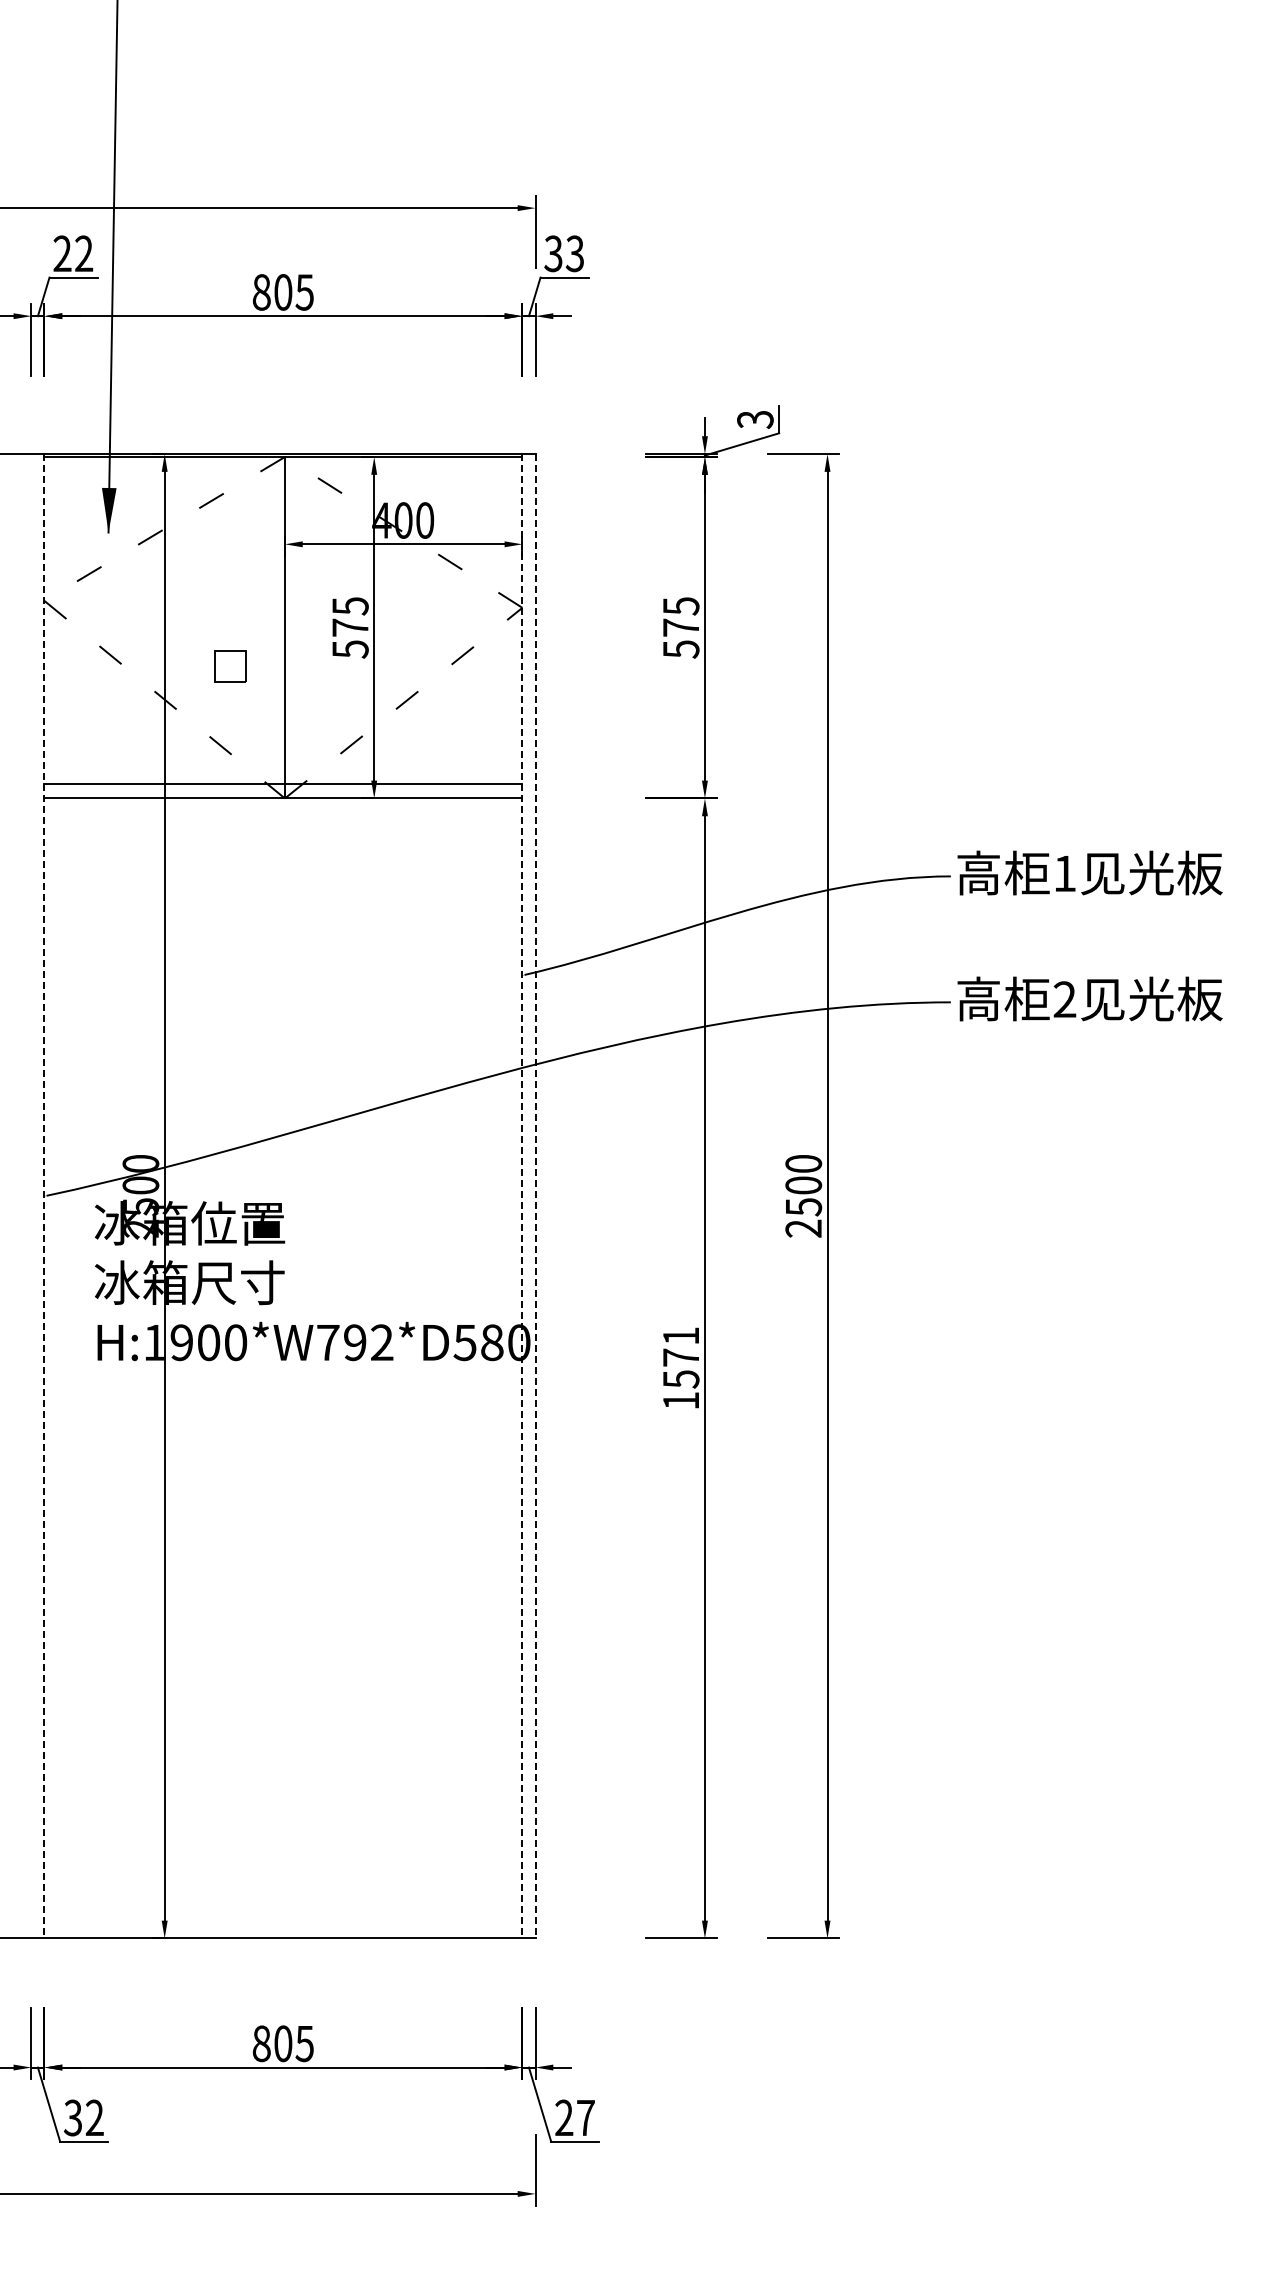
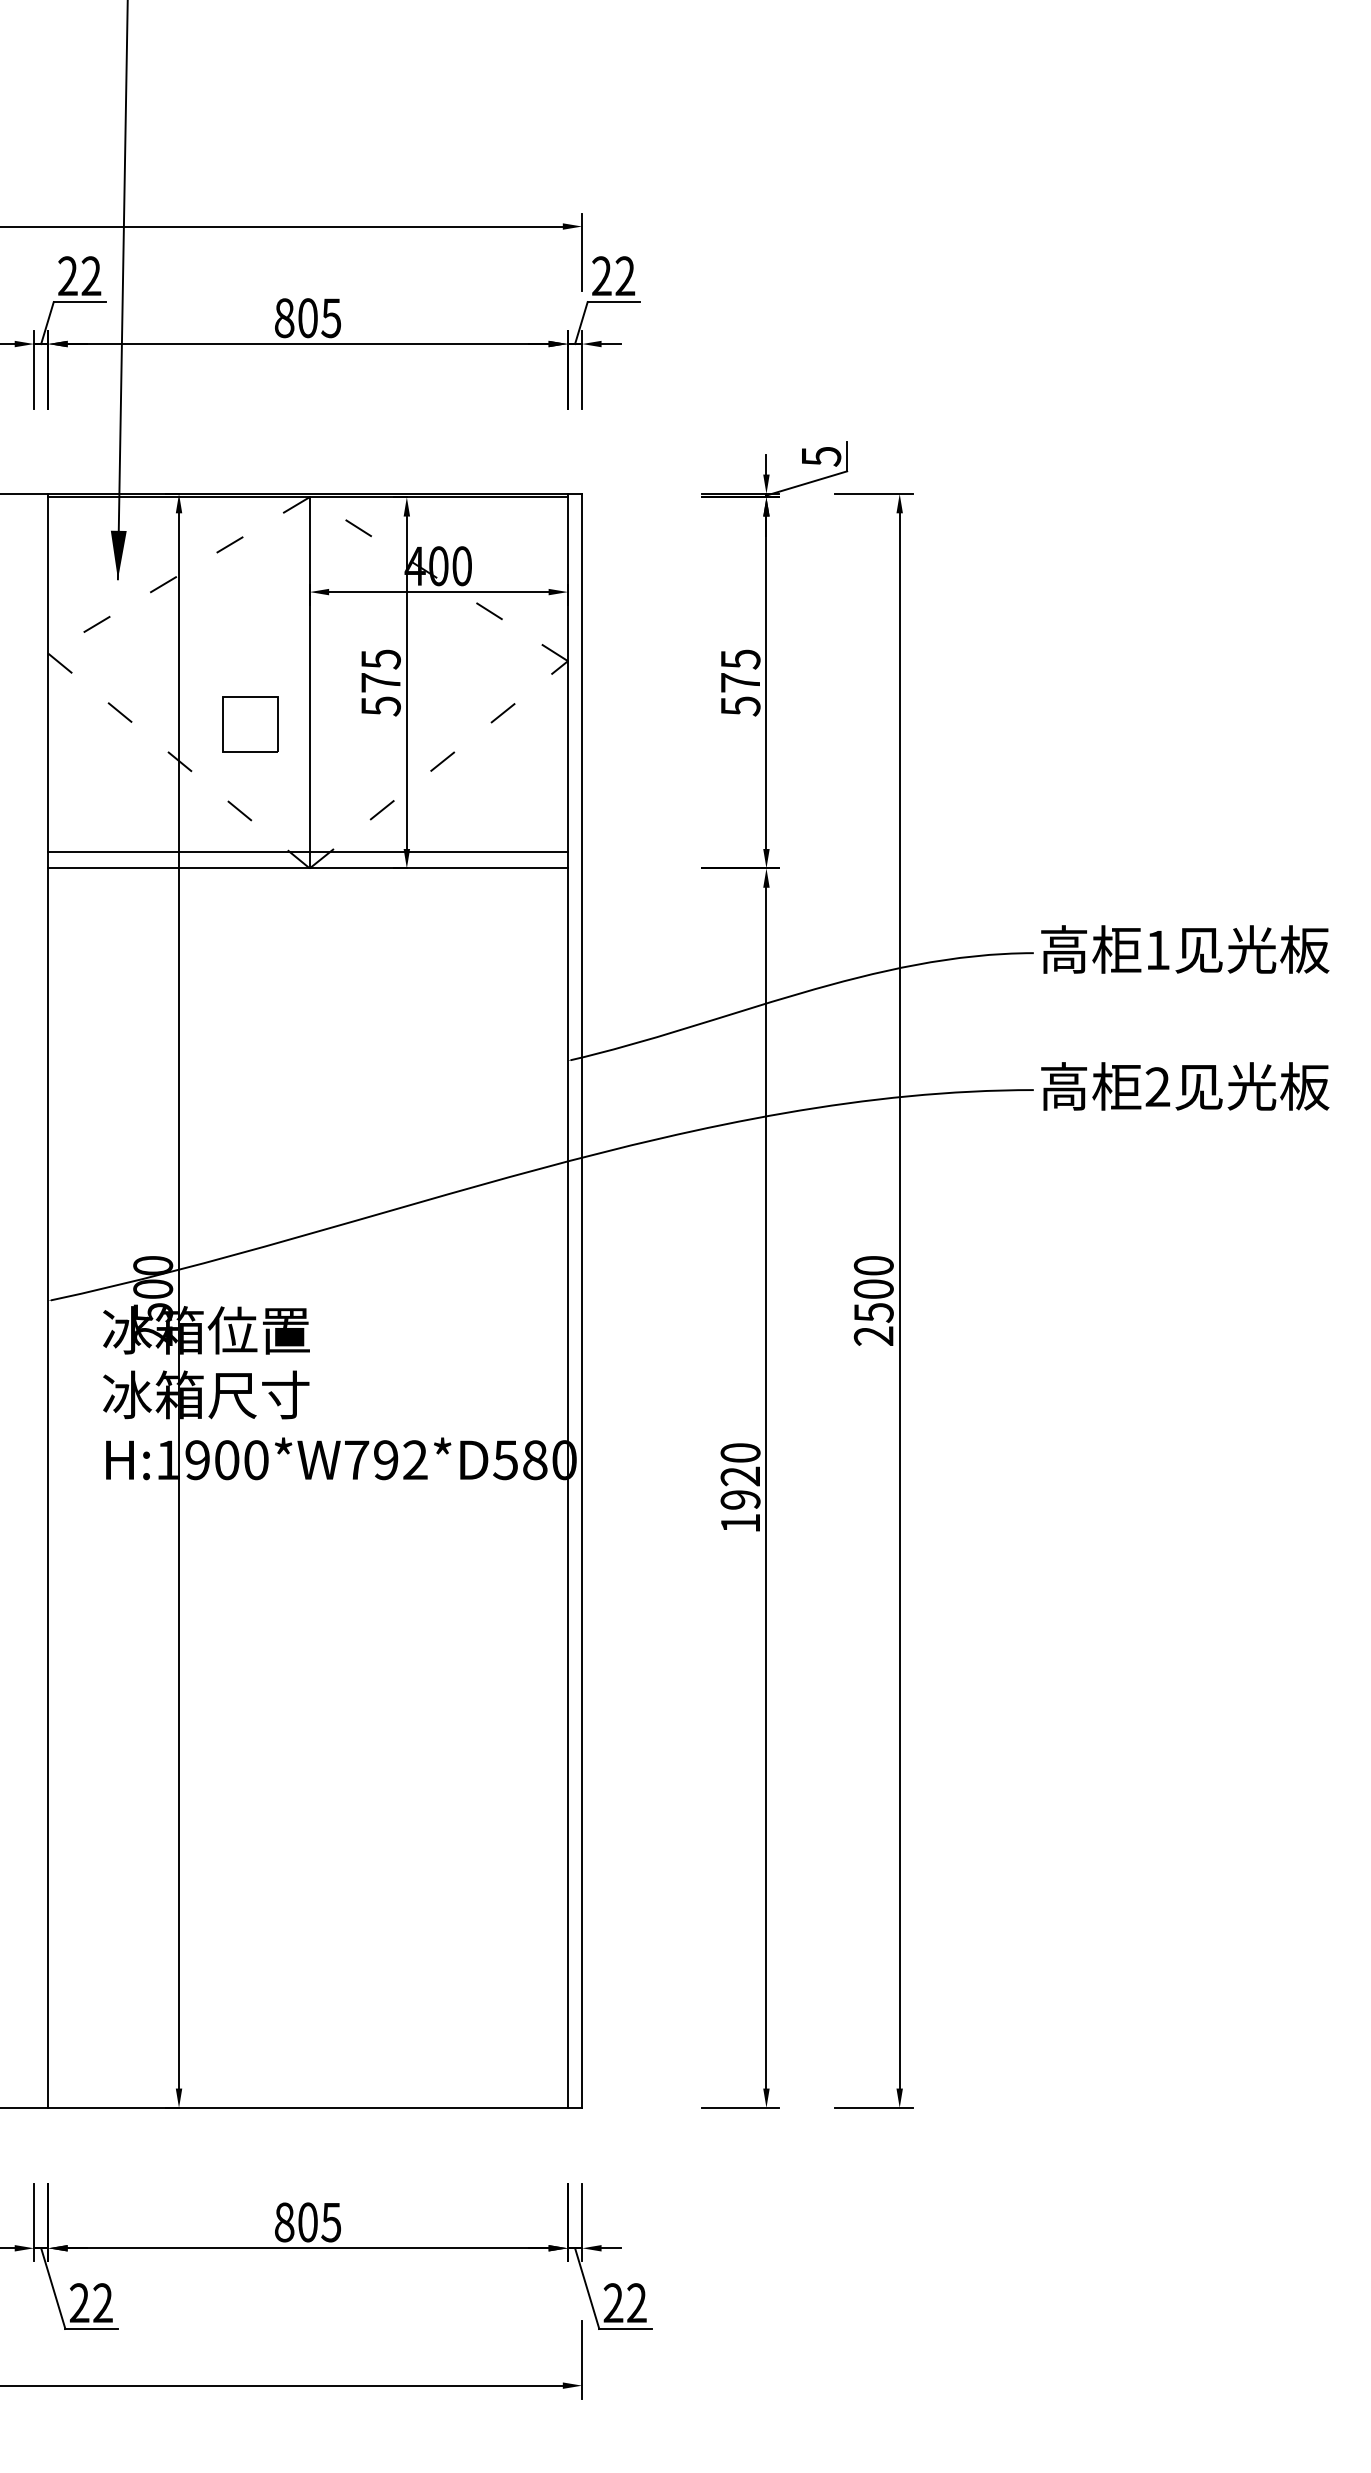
text: (564, 253) -> (613, 275), 33 -> 22
text: (755, 419) -> (821, 456), 3 -> 5
part: (230, 666) -> (250, 724), size x1.67
line: (44, 1196) -> (48, 1301), dashed -> solid
line: (522, 1196) -> (568, 1301), dashed -> solid
line: (535, 1196) -> (582, 1301), dashed -> solid
text: (680, 1357) -> (739, 1476), 1571 -> 1920
text: (72, 2117) -> (78, 2302), 32 -> 22
text: (585, 2117) -> (636, 2302), 27 -> 22

